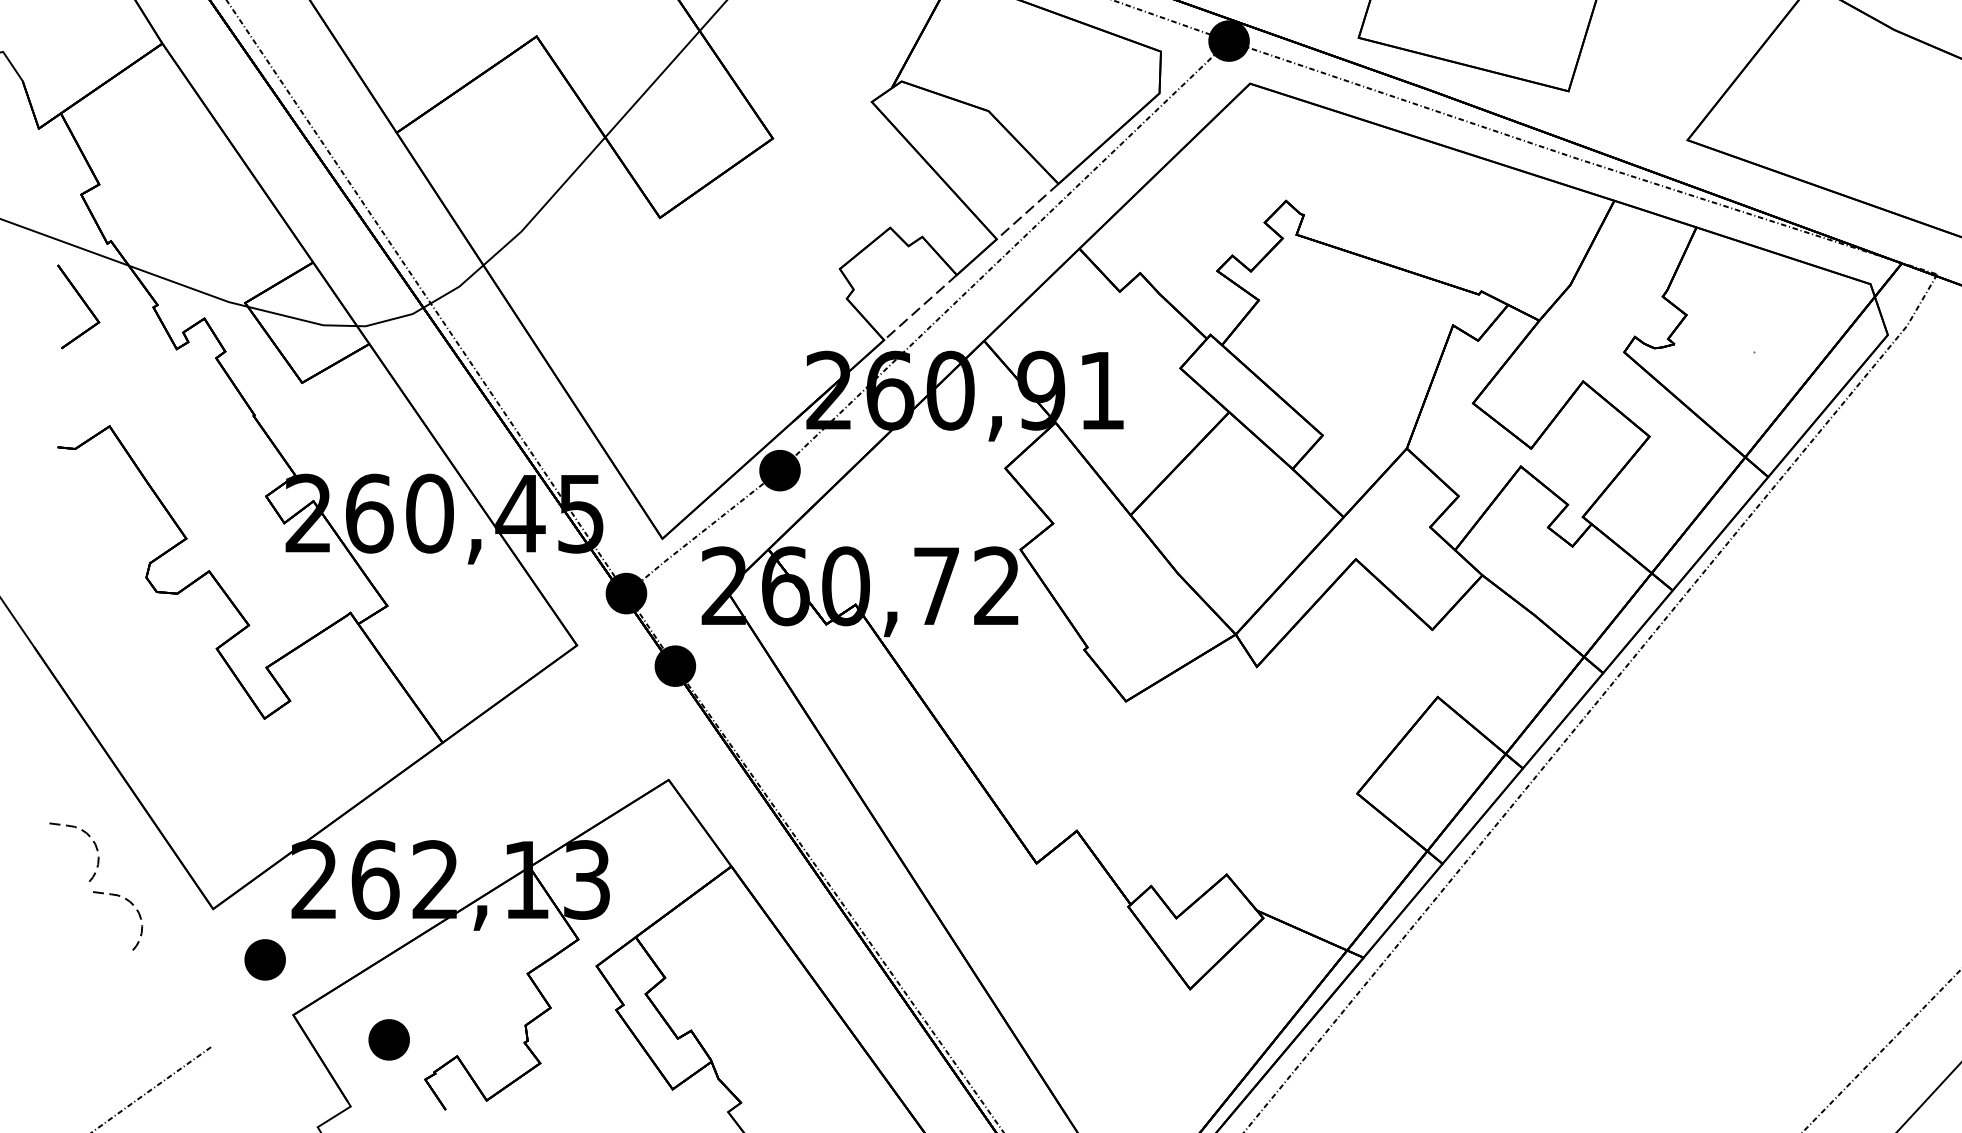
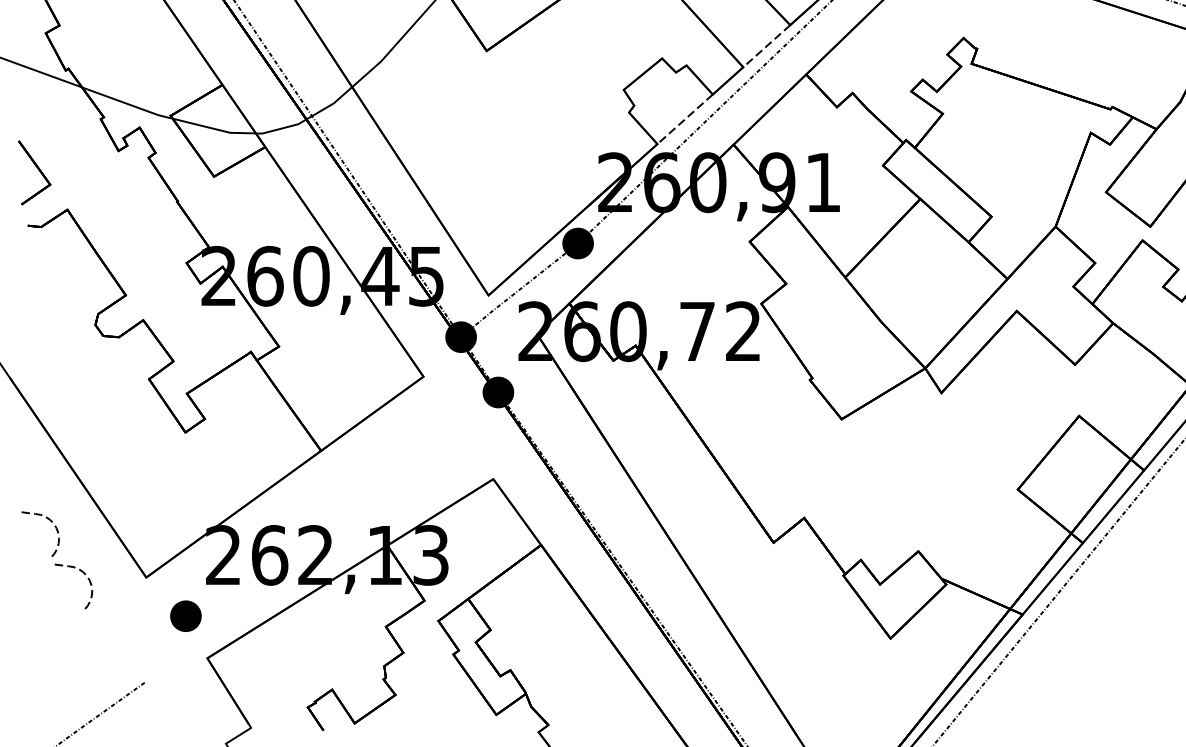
part: (84, 304) -> (39, 171), moved
part: (388, 1039) -> (279, 676), removed

